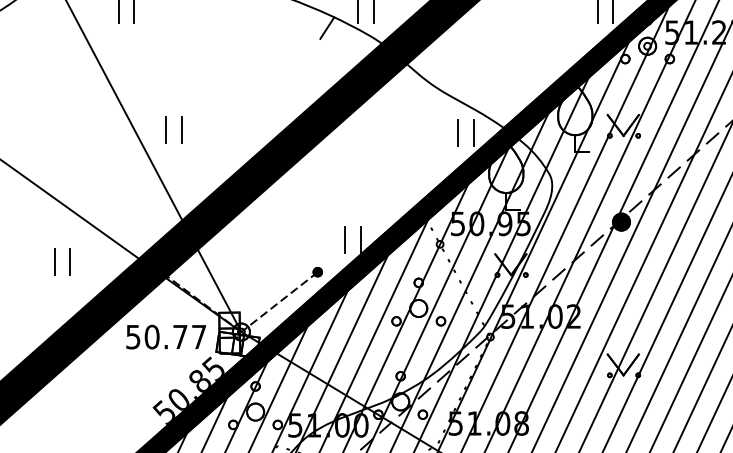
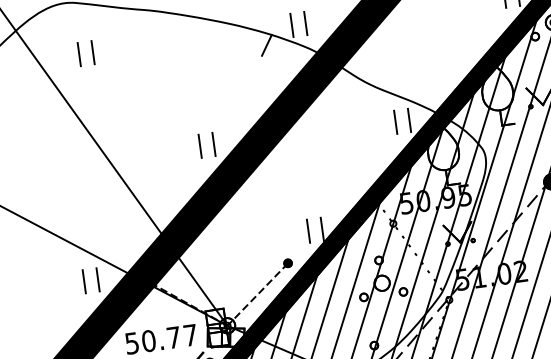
part: (166, 129) -> (200, 146), moved
part: (55, 261) -> (84, 281), moved

